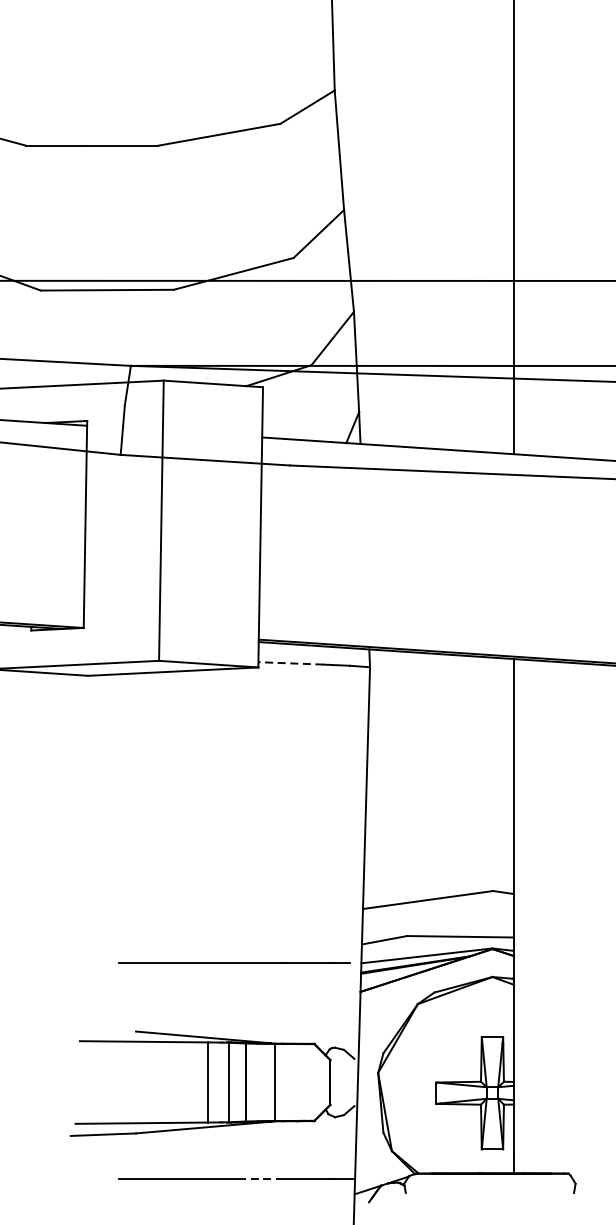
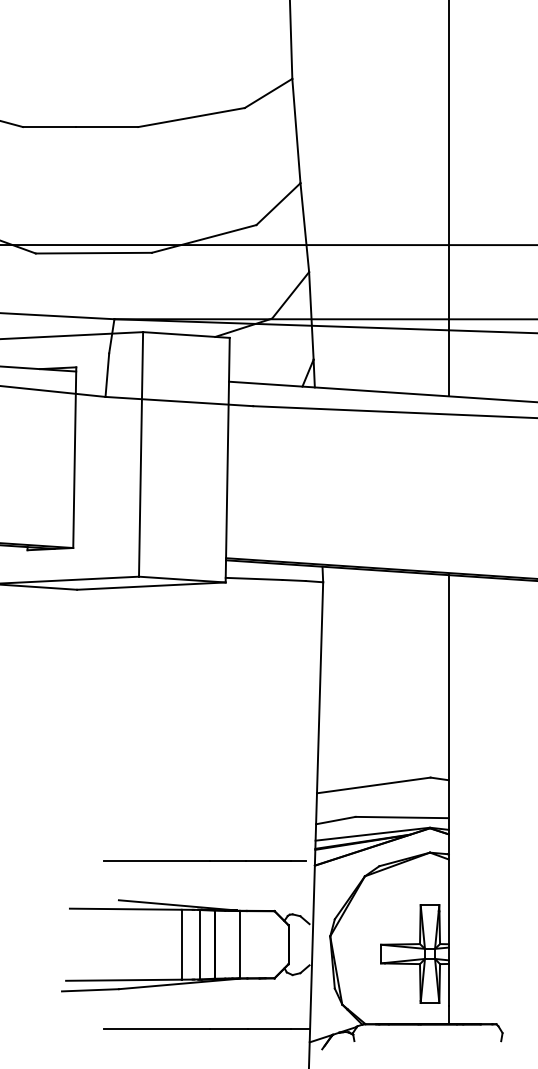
line: (290, 662) -> (253, 578), dashed -> solid
line: (234, 963) -> (204, 860), moved
line: (261, 1178) -> (228, 1028), dashed -> solid

